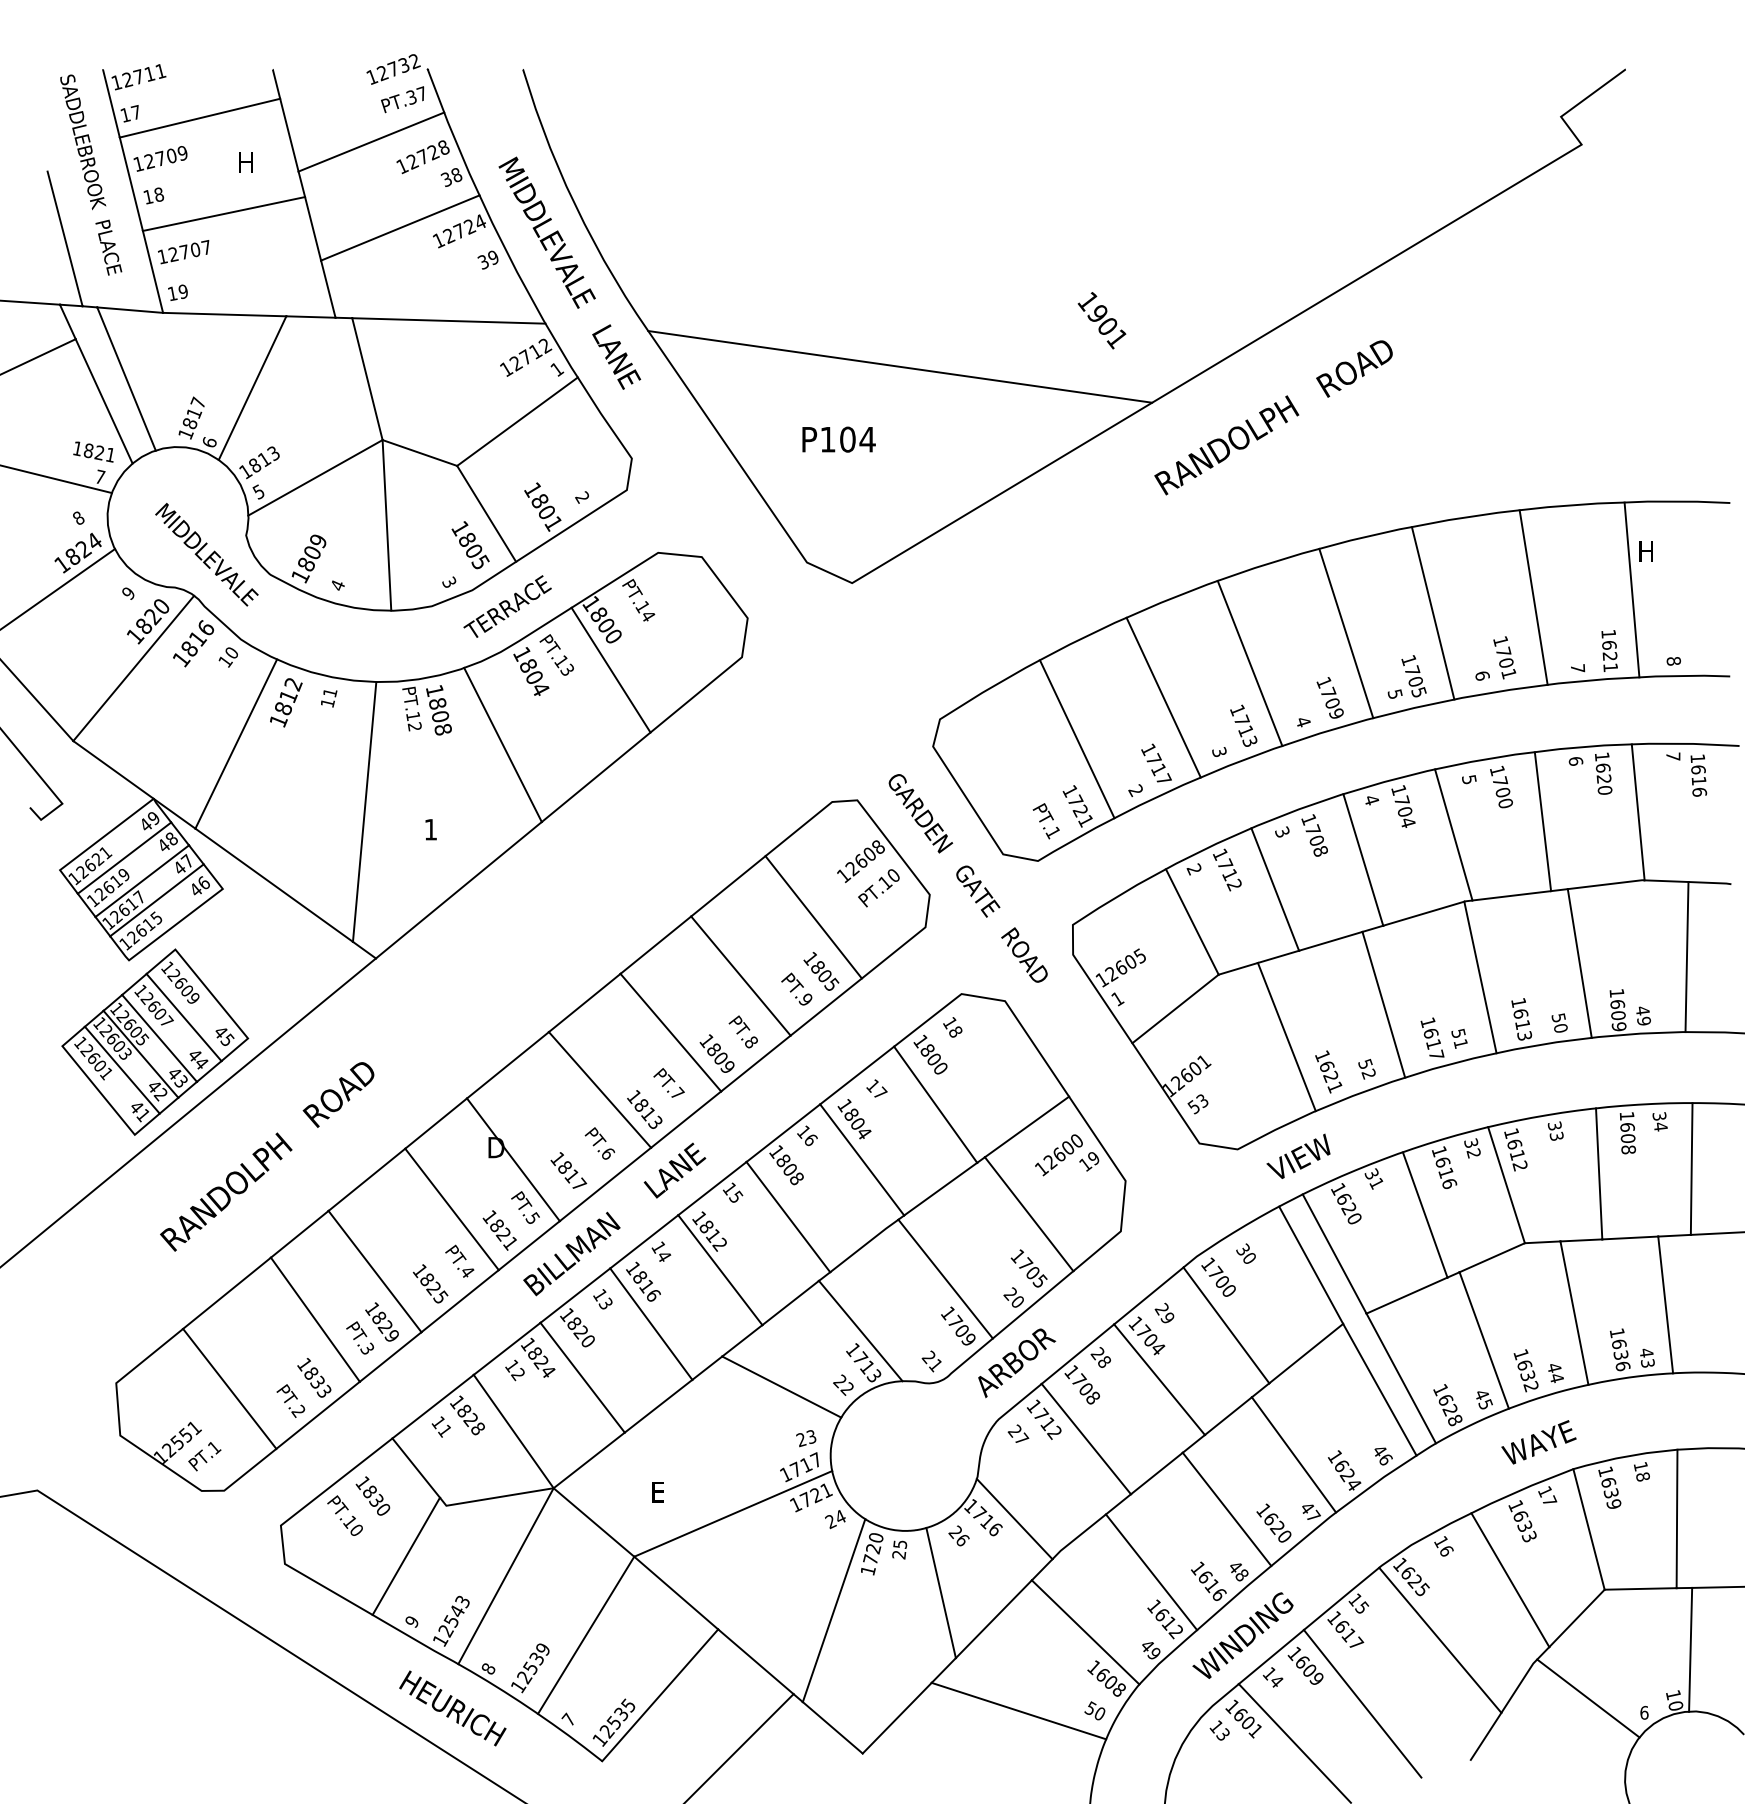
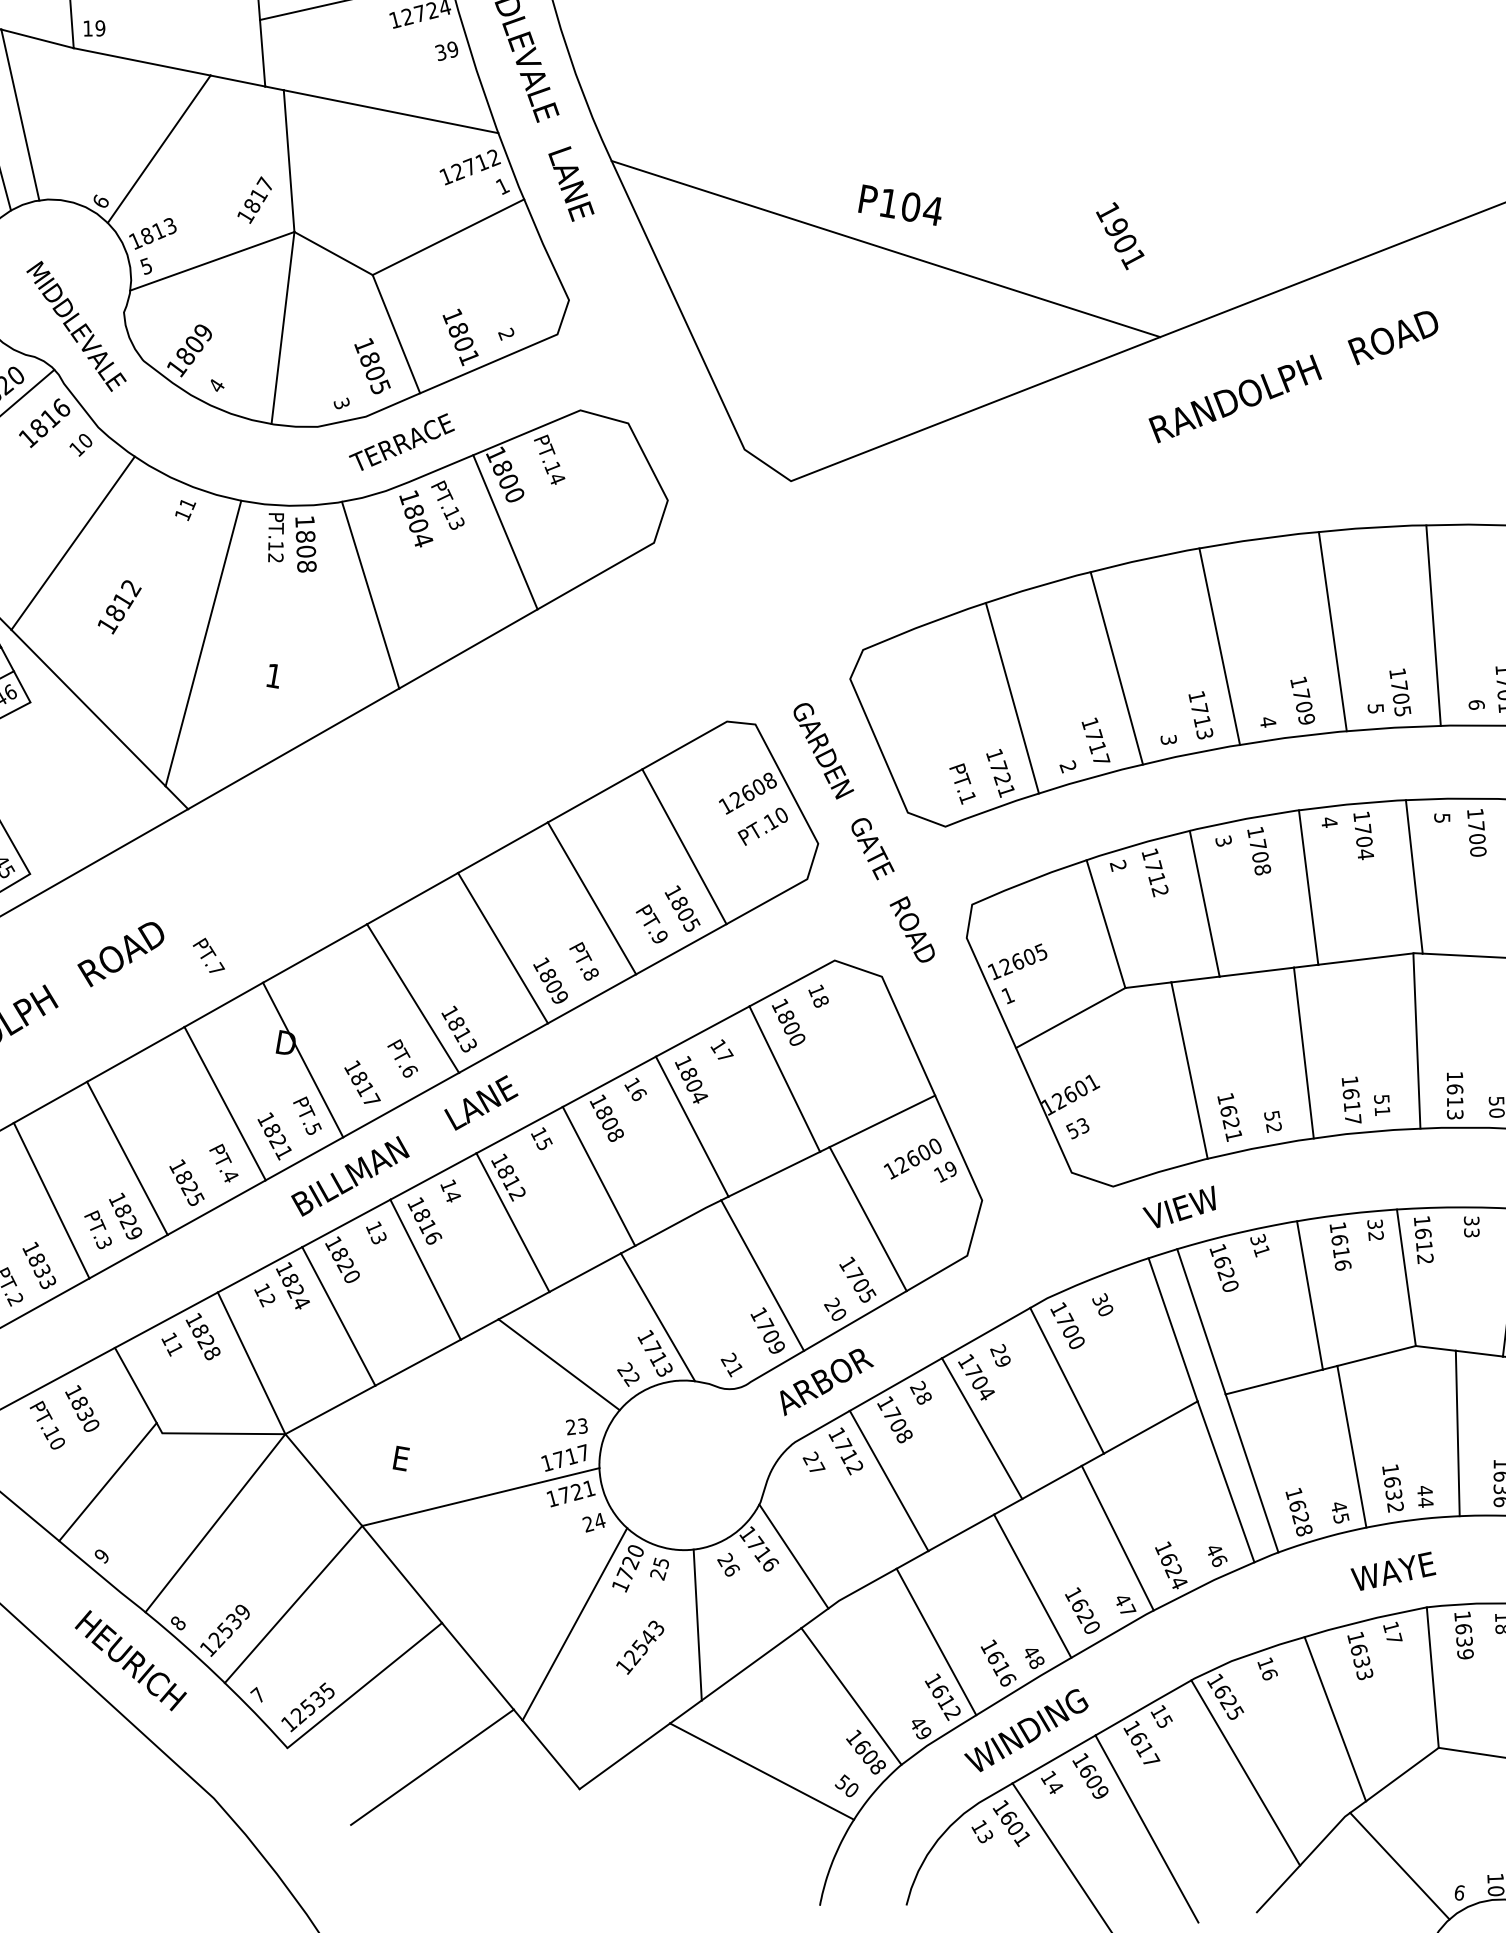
text: (191, 417) -> (255, 199), moved
text: (838, 439) -> (900, 205), moved
text: (286, 702) -> (119, 606), moved
text: (668, 1082) -> (208, 955), moved
text: (451, 1620) -> (640, 1646), moved

